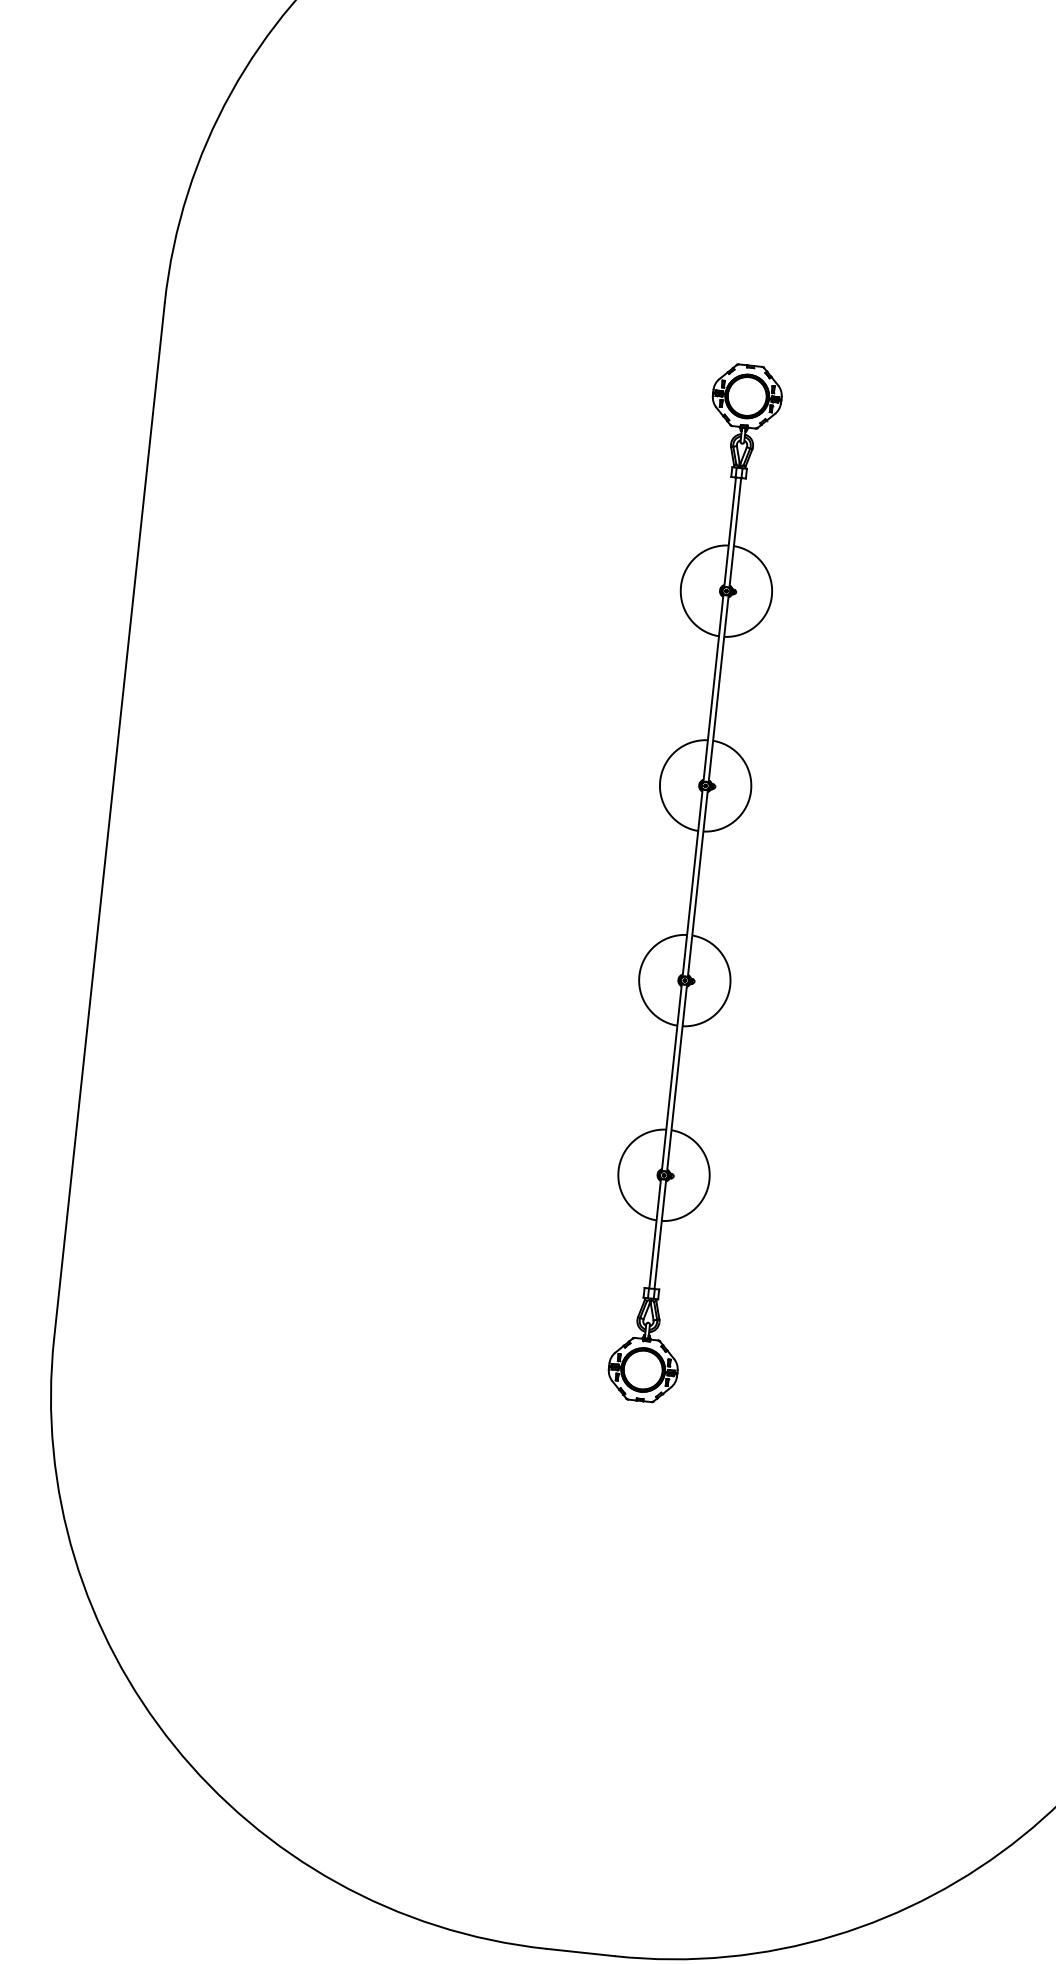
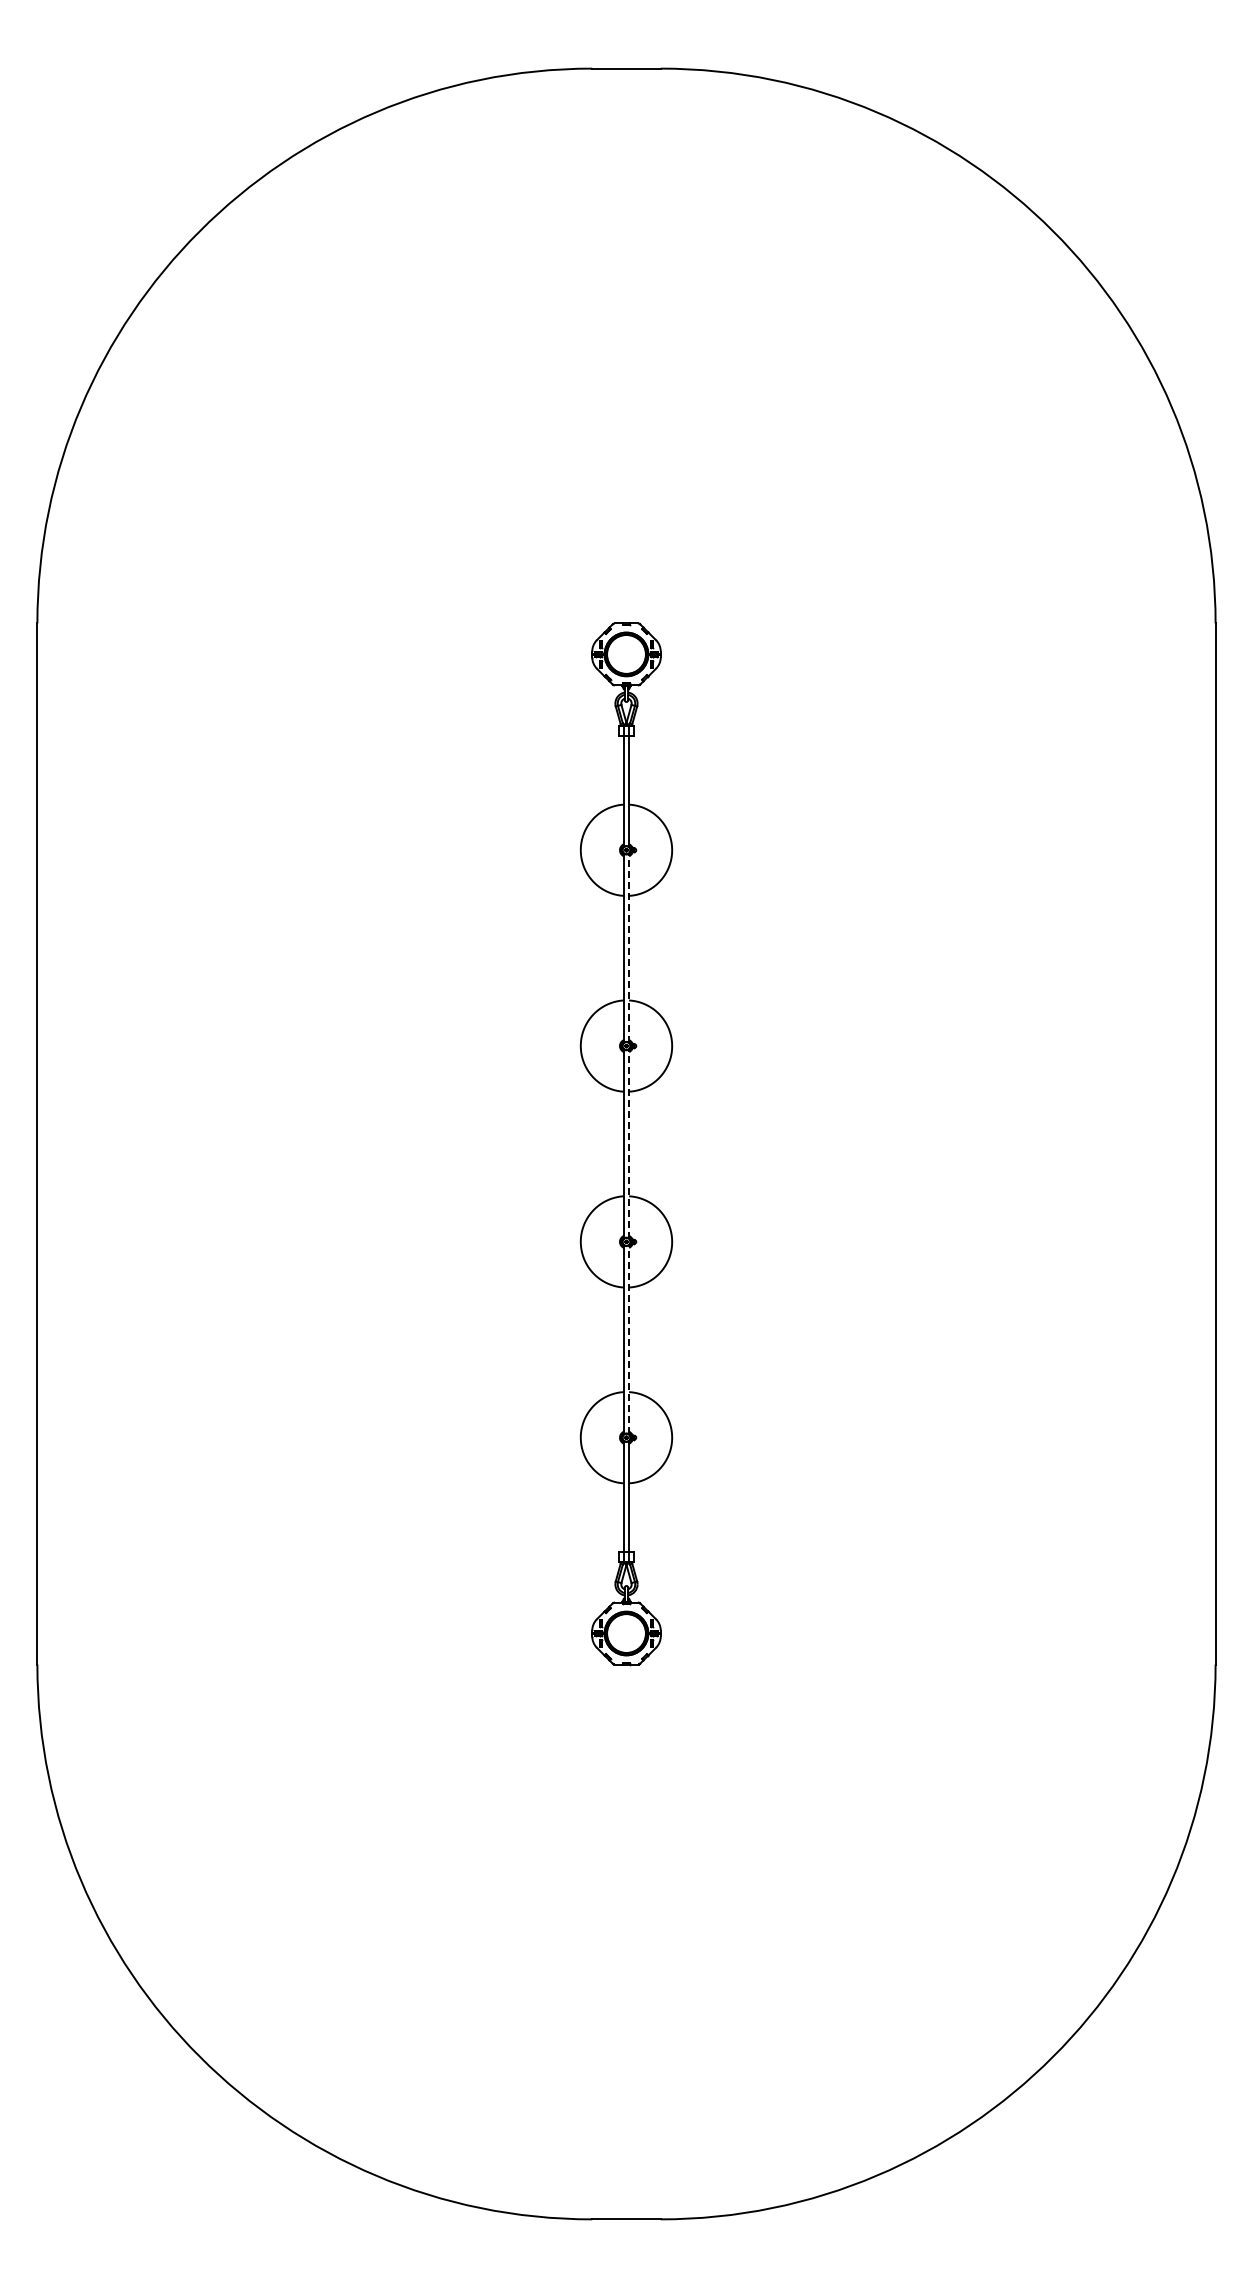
line: (719, 689) -> (629, 948), solid -> dashed
line: (698, 883) -> (629, 1143), solid -> dashed
line: (677, 1077) -> (629, 1339), solid -> dashed

